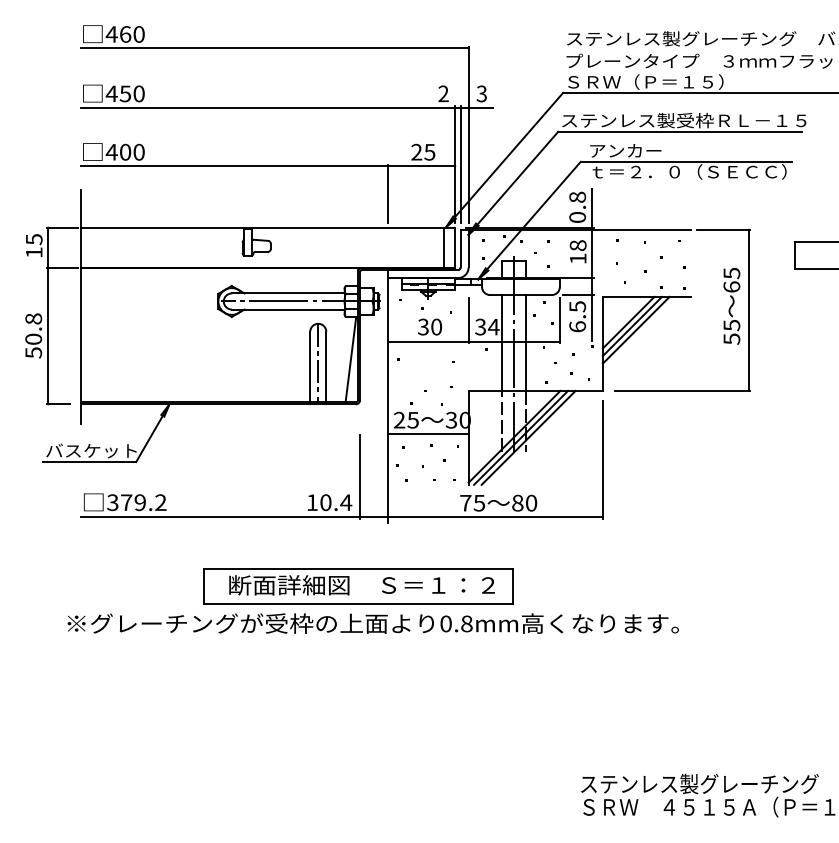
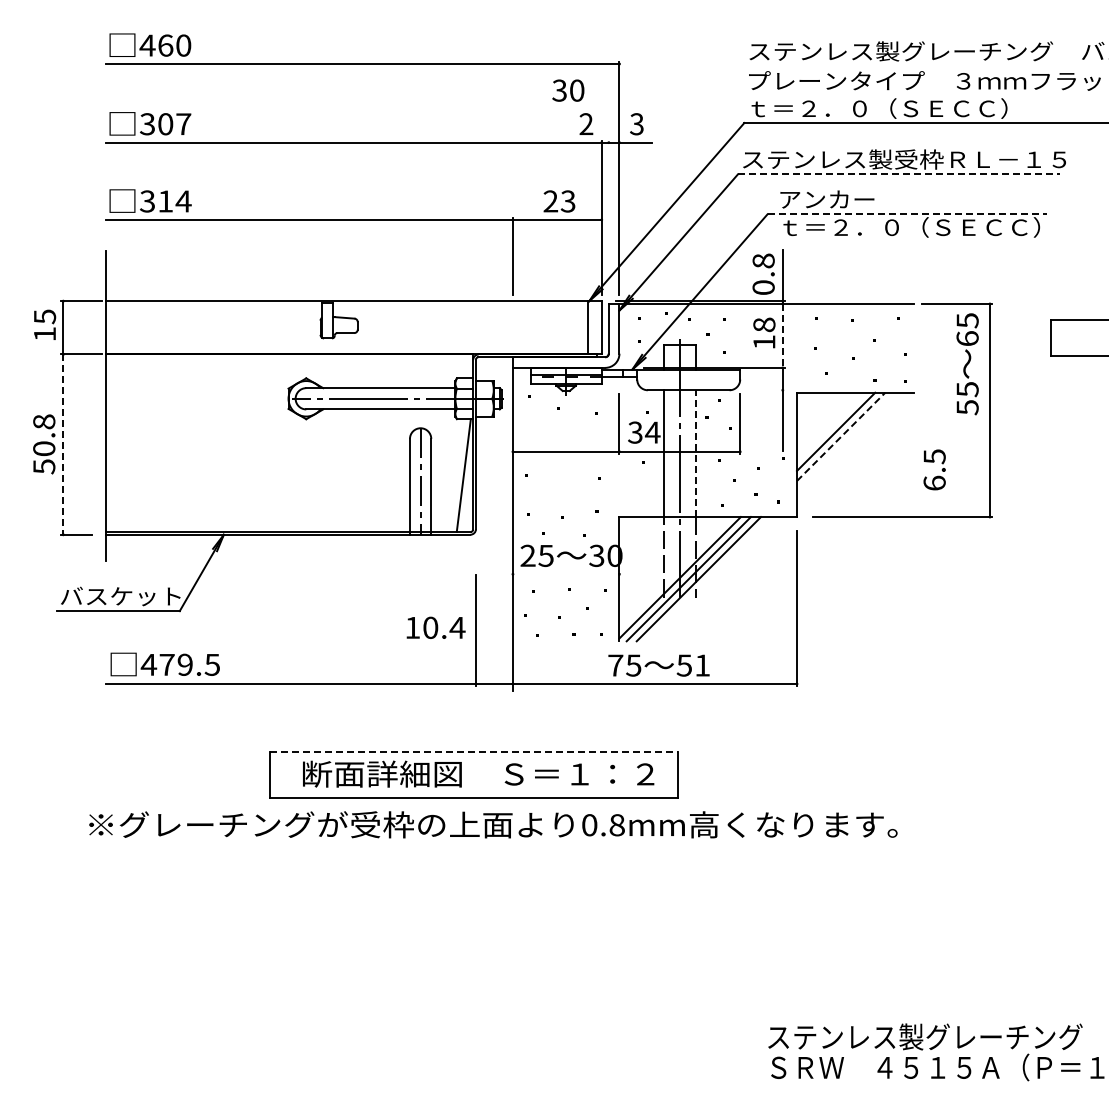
text: (665, 82) -> (879, 108), ＳＲＷ（Ｐ＝１５） -> ｔ＝２．０（ＳＥＣＣ）
text: (125, 94) -> (165, 124), 450 -> 307
line: (679, 131) -> (898, 174), solid -> dashed
text: (125, 152) -> (165, 201), 400 -> 314
text: (430, 152) -> (568, 201), 25 -> 23
line: (686, 162) -> (907, 214), solid -> dashed
line: (460, 164) -> (608, 217), removed
line: (591, 253) -> (782, 335), solid -> dashed
line: (577, 295) -> (763, 390), removed
text: (731, 306) -> (967, 364), moved
text: (577, 316) -> (934, 469), moved
line: (628, 322) -> (831, 426), removed
text: (430, 326) -> (568, 90), moved
line: (636, 330) -> (841, 436), solid -> dashed
line: (48, 336) -> (63, 445), solid -> dashed
line: (526, 342) -> (695, 453), solid -> dashed
line: (427, 434) -> (565, 574), removed
text: (135, 502) -> (179, 664), 379.2 -> 479.5
text: (329, 502) -> (435, 627), moved
text: (524, 503) -> (693, 665), 80 -> 51
line: (359, 568) -> (474, 752), solid -> dashed

